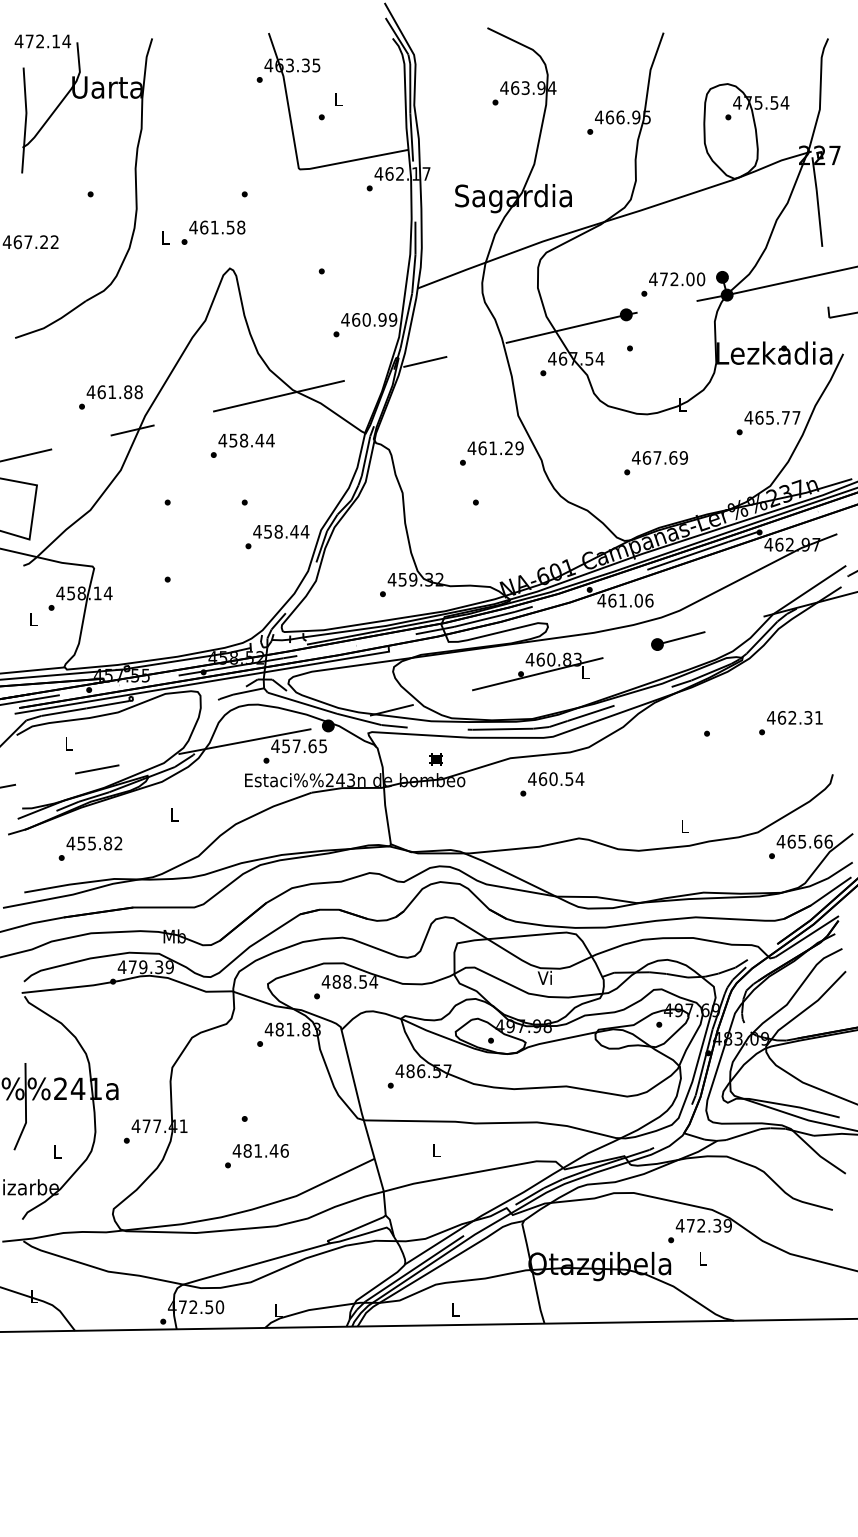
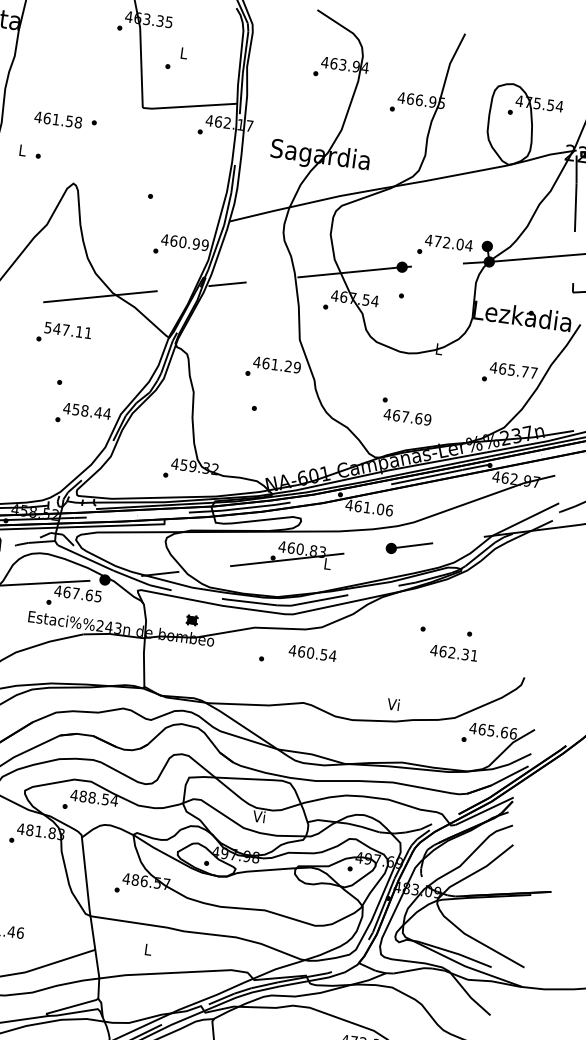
text: (217, 227) -> (58, 119), moved
text: (700, 279) -> (468, 245), 472.00 -> 472.04
text: (246, 440) -> (68, 330), 458.44 -> 547.11
text: (659, 457) -> (407, 416), moved
text: (794, 717) -> (453, 652), moved
text: (286, 746) -> (67, 592), 457.65 -> 467.65
text: (556, 779) -> (313, 653), moved
text: (684, 826) -> (393, 704), L -> Vi

